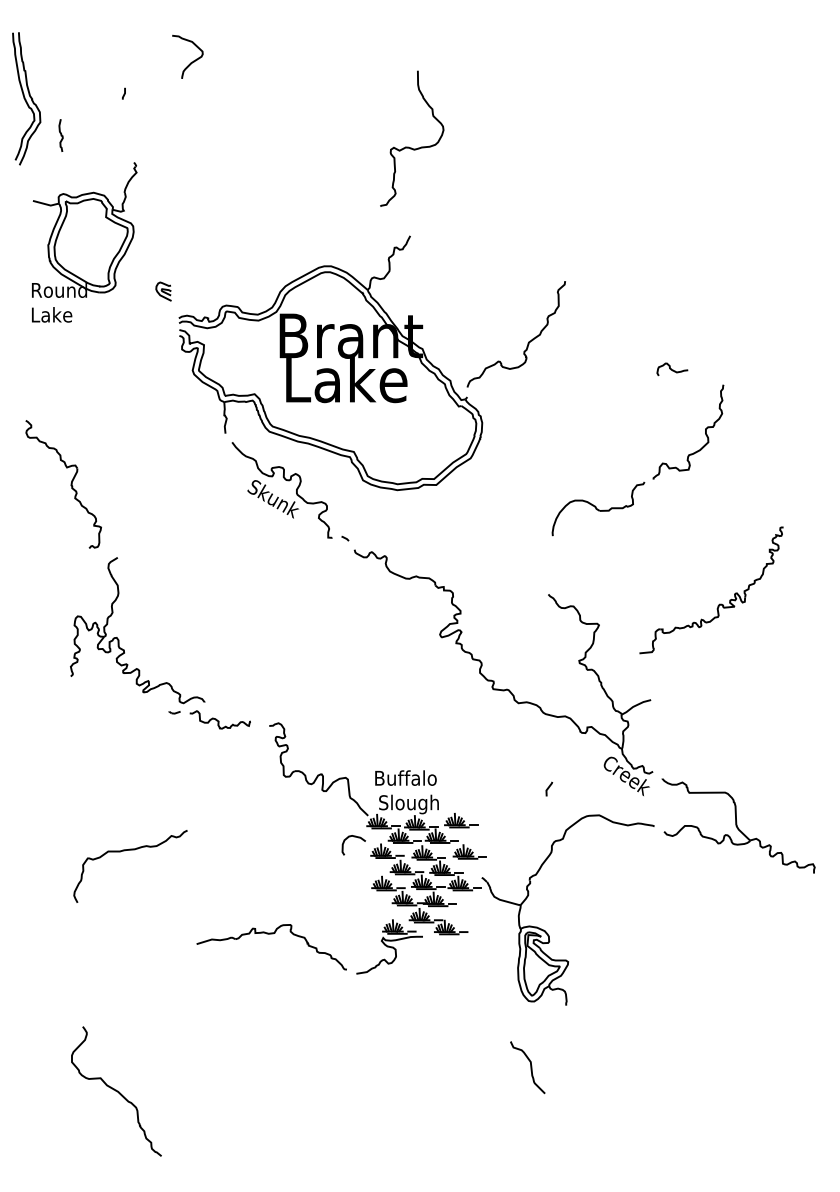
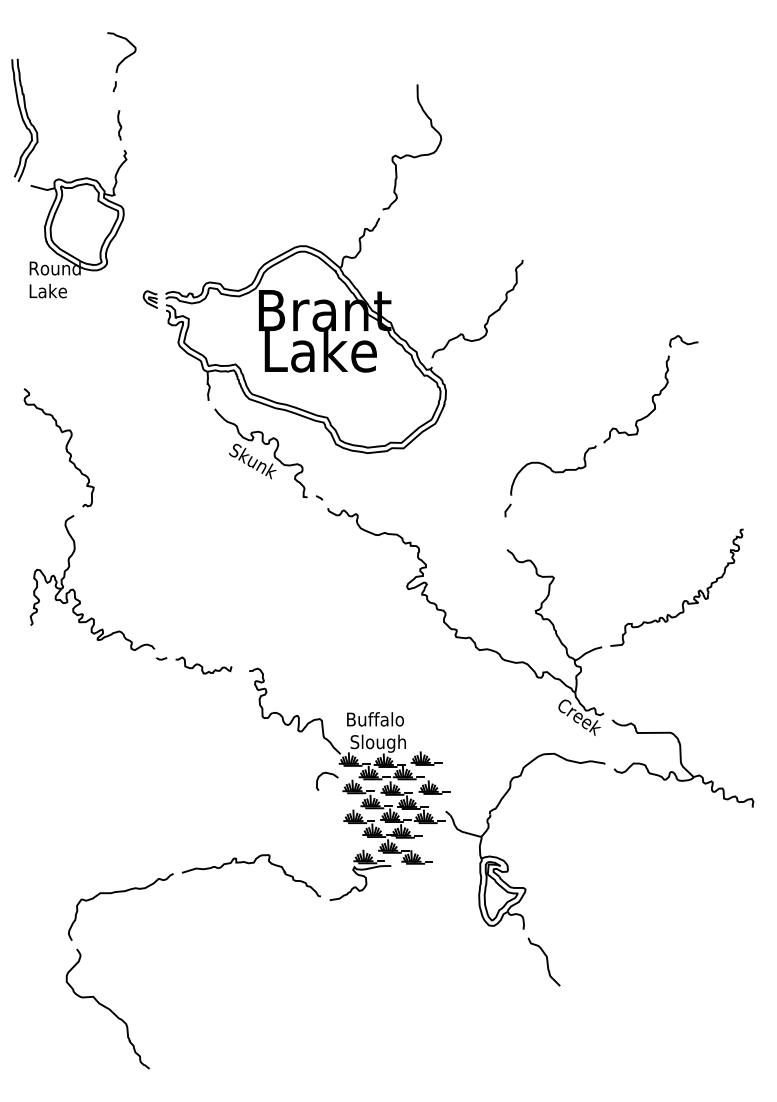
curve: (190, 62) -> (124, 57), moved
part: (26, 97) -> (24, 119), moved
curve: (60, 135) -> (119, 125), moved
curve: (409, 146) -> (409, 154), moved
part: (162, 291) -> (149, 299), moved
curve: (672, 369) -> (683, 341), moved
part: (718, 604) -> (683, 600), moved
part: (119, 639) -> (75, 591), moved
line: (548, 789) -> (507, 510), moved
curve: (130, 850) -> (120, 892), moved
curve: (530, 1067) -> (546, 961), moved

